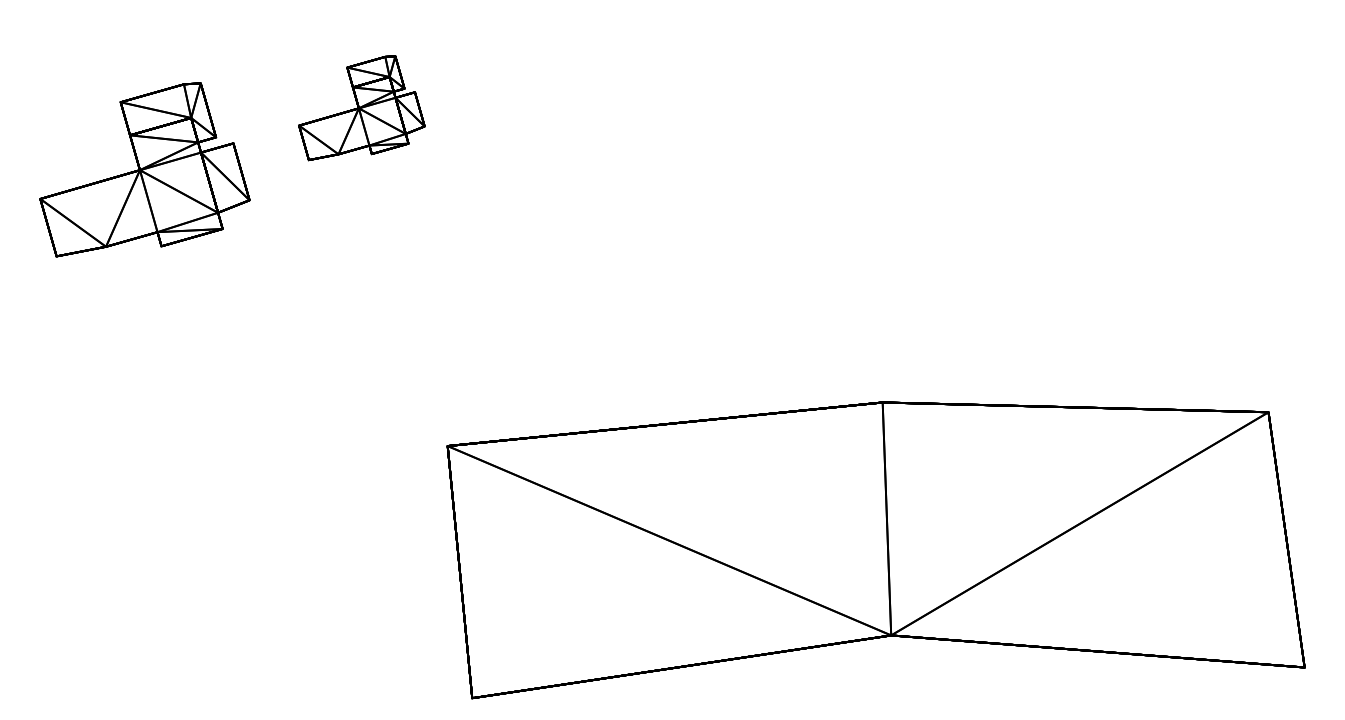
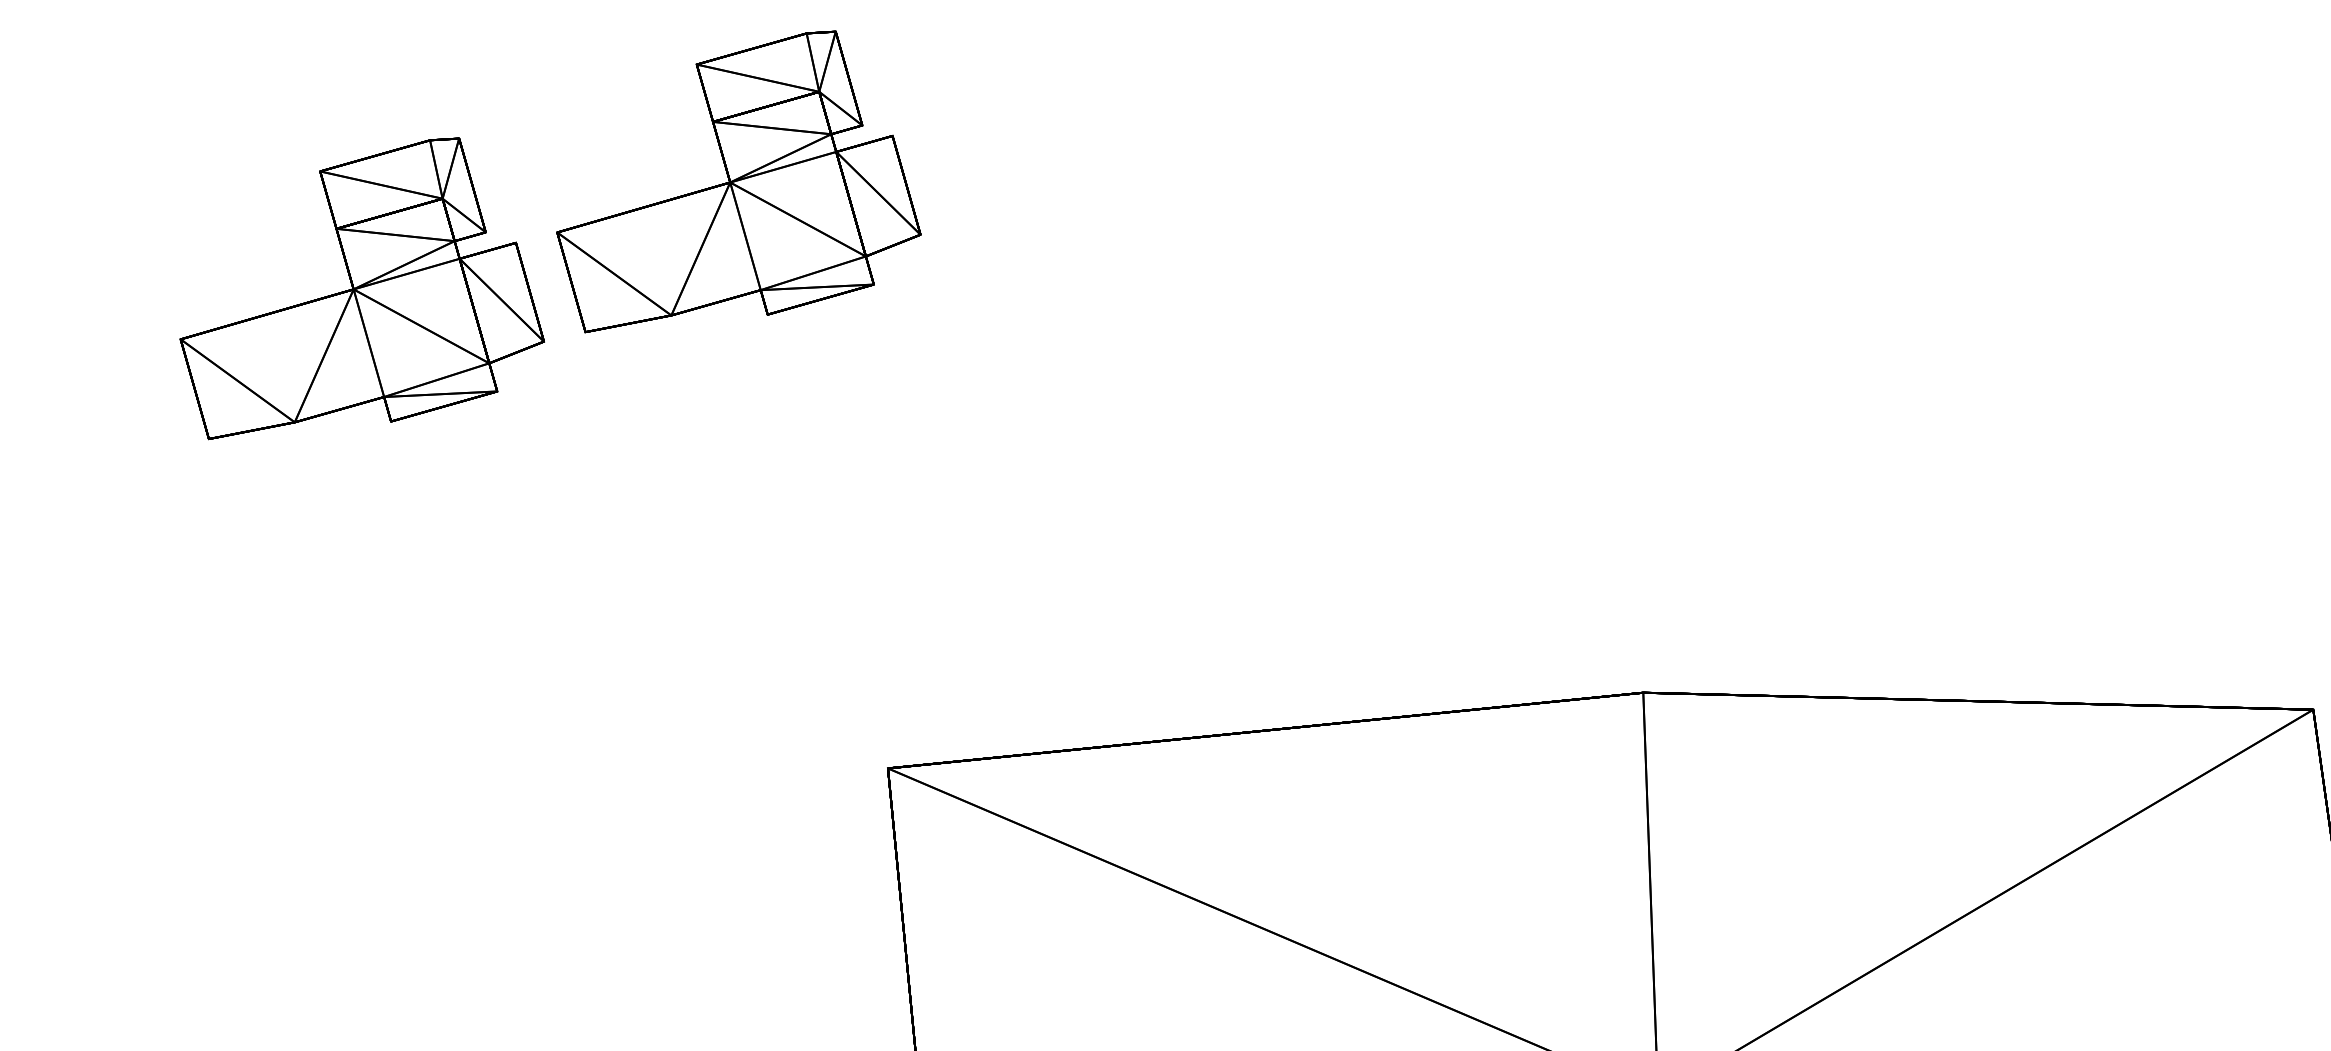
part: (361, 107) -> (738, 180), size x1.67

